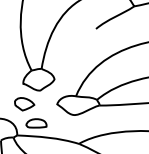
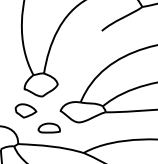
part: (36, 123) -> (49, 128), moved

